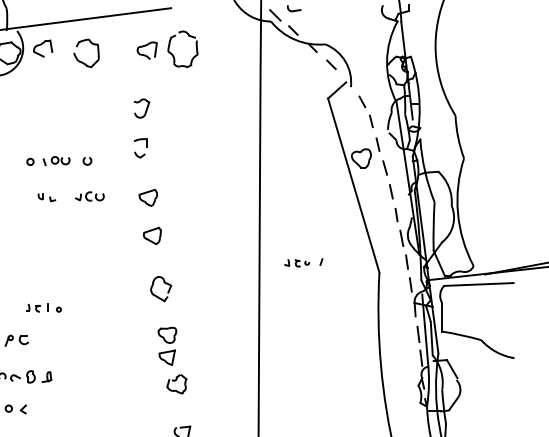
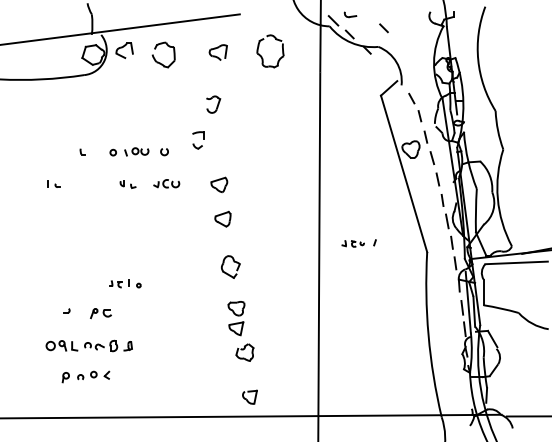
part: (174, 55) -> (262, 56), moved
line: (330, 65) -> (383, 28), moved
part: (140, 148) -> (198, 140), moved

